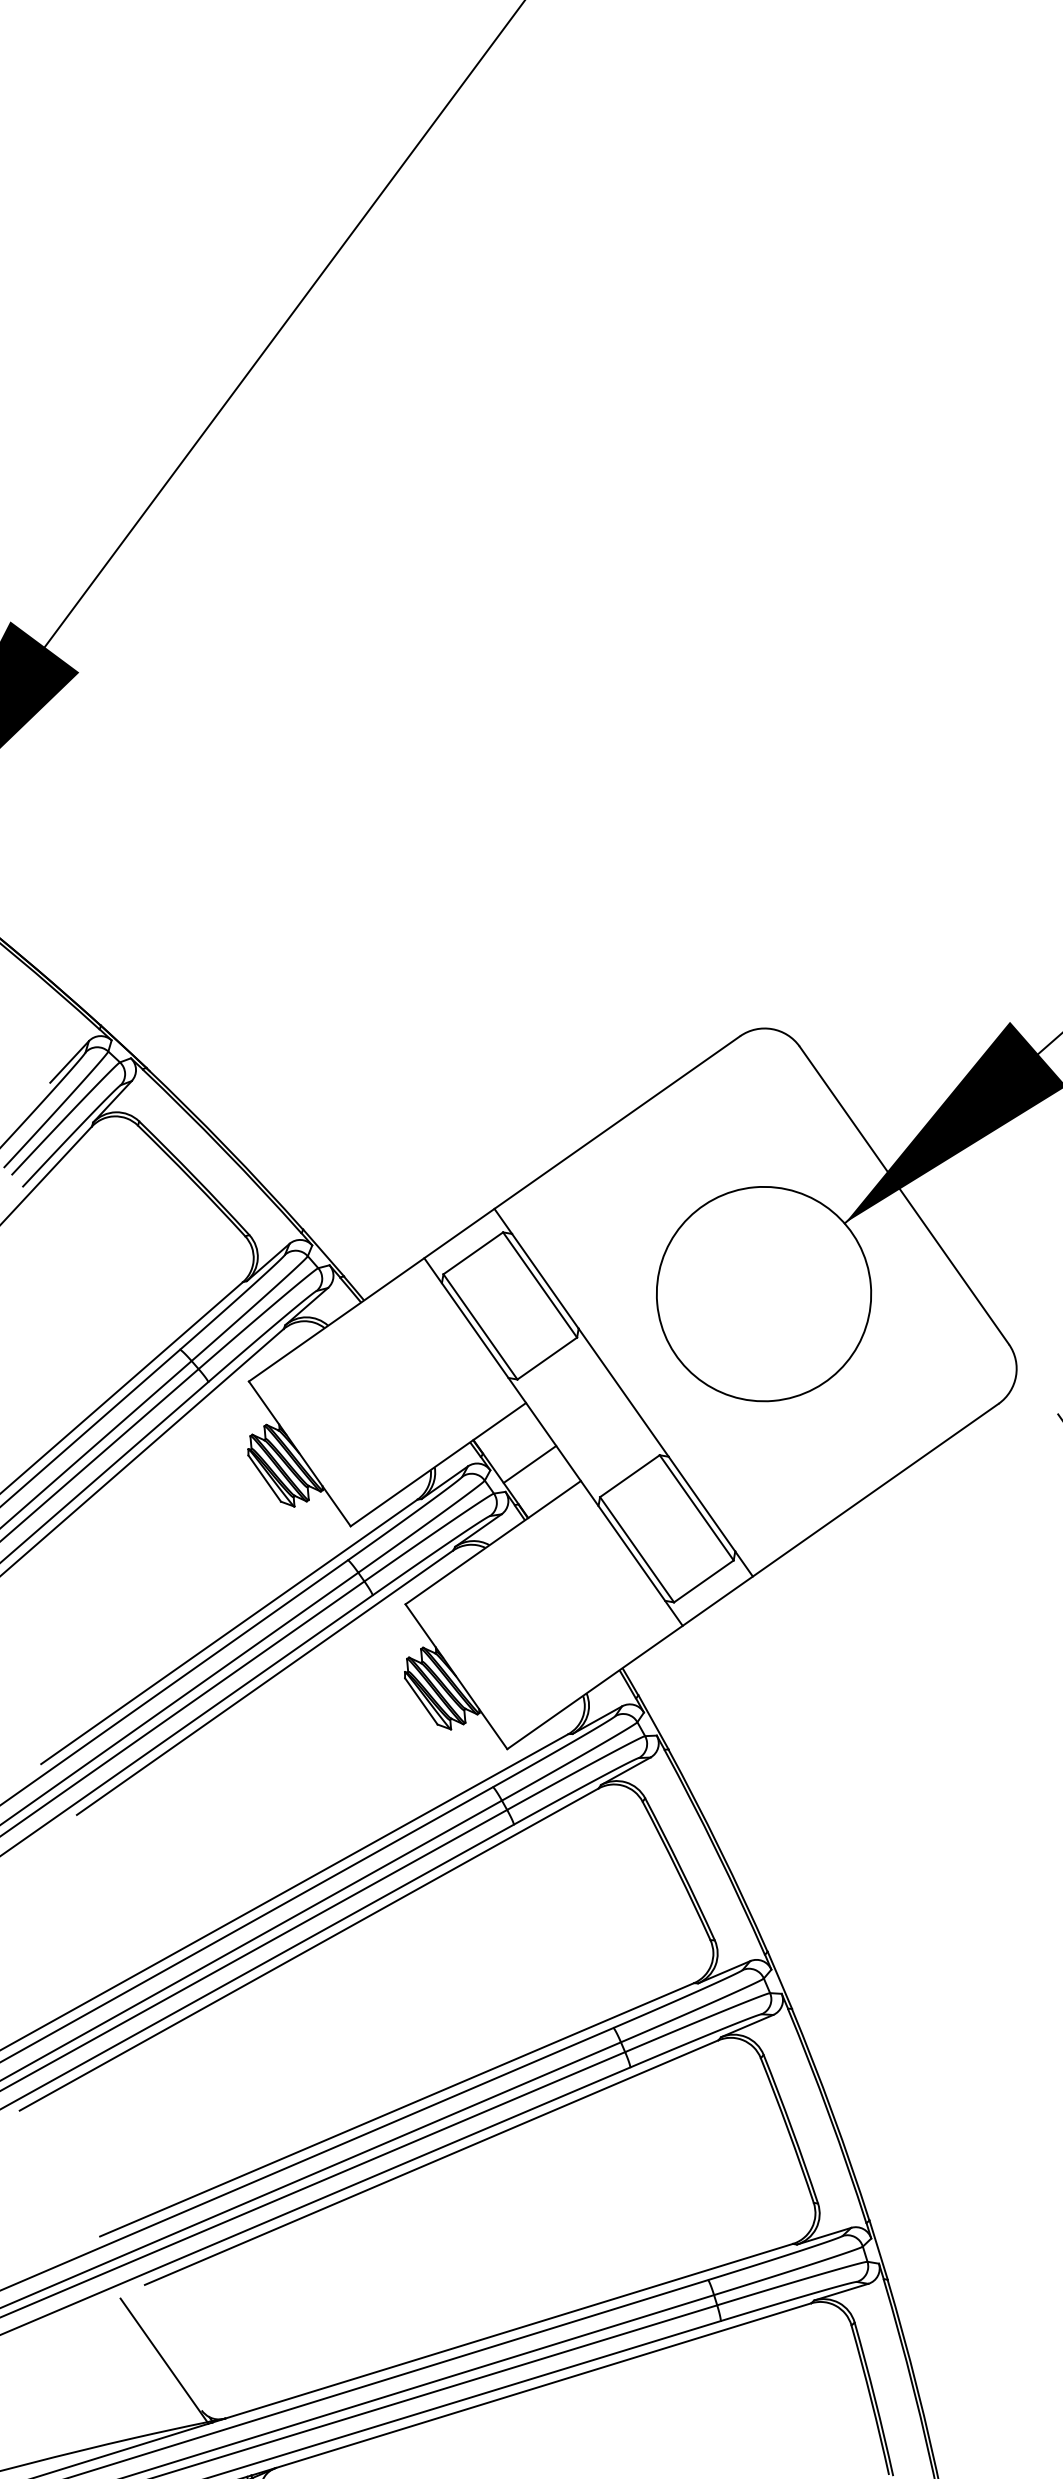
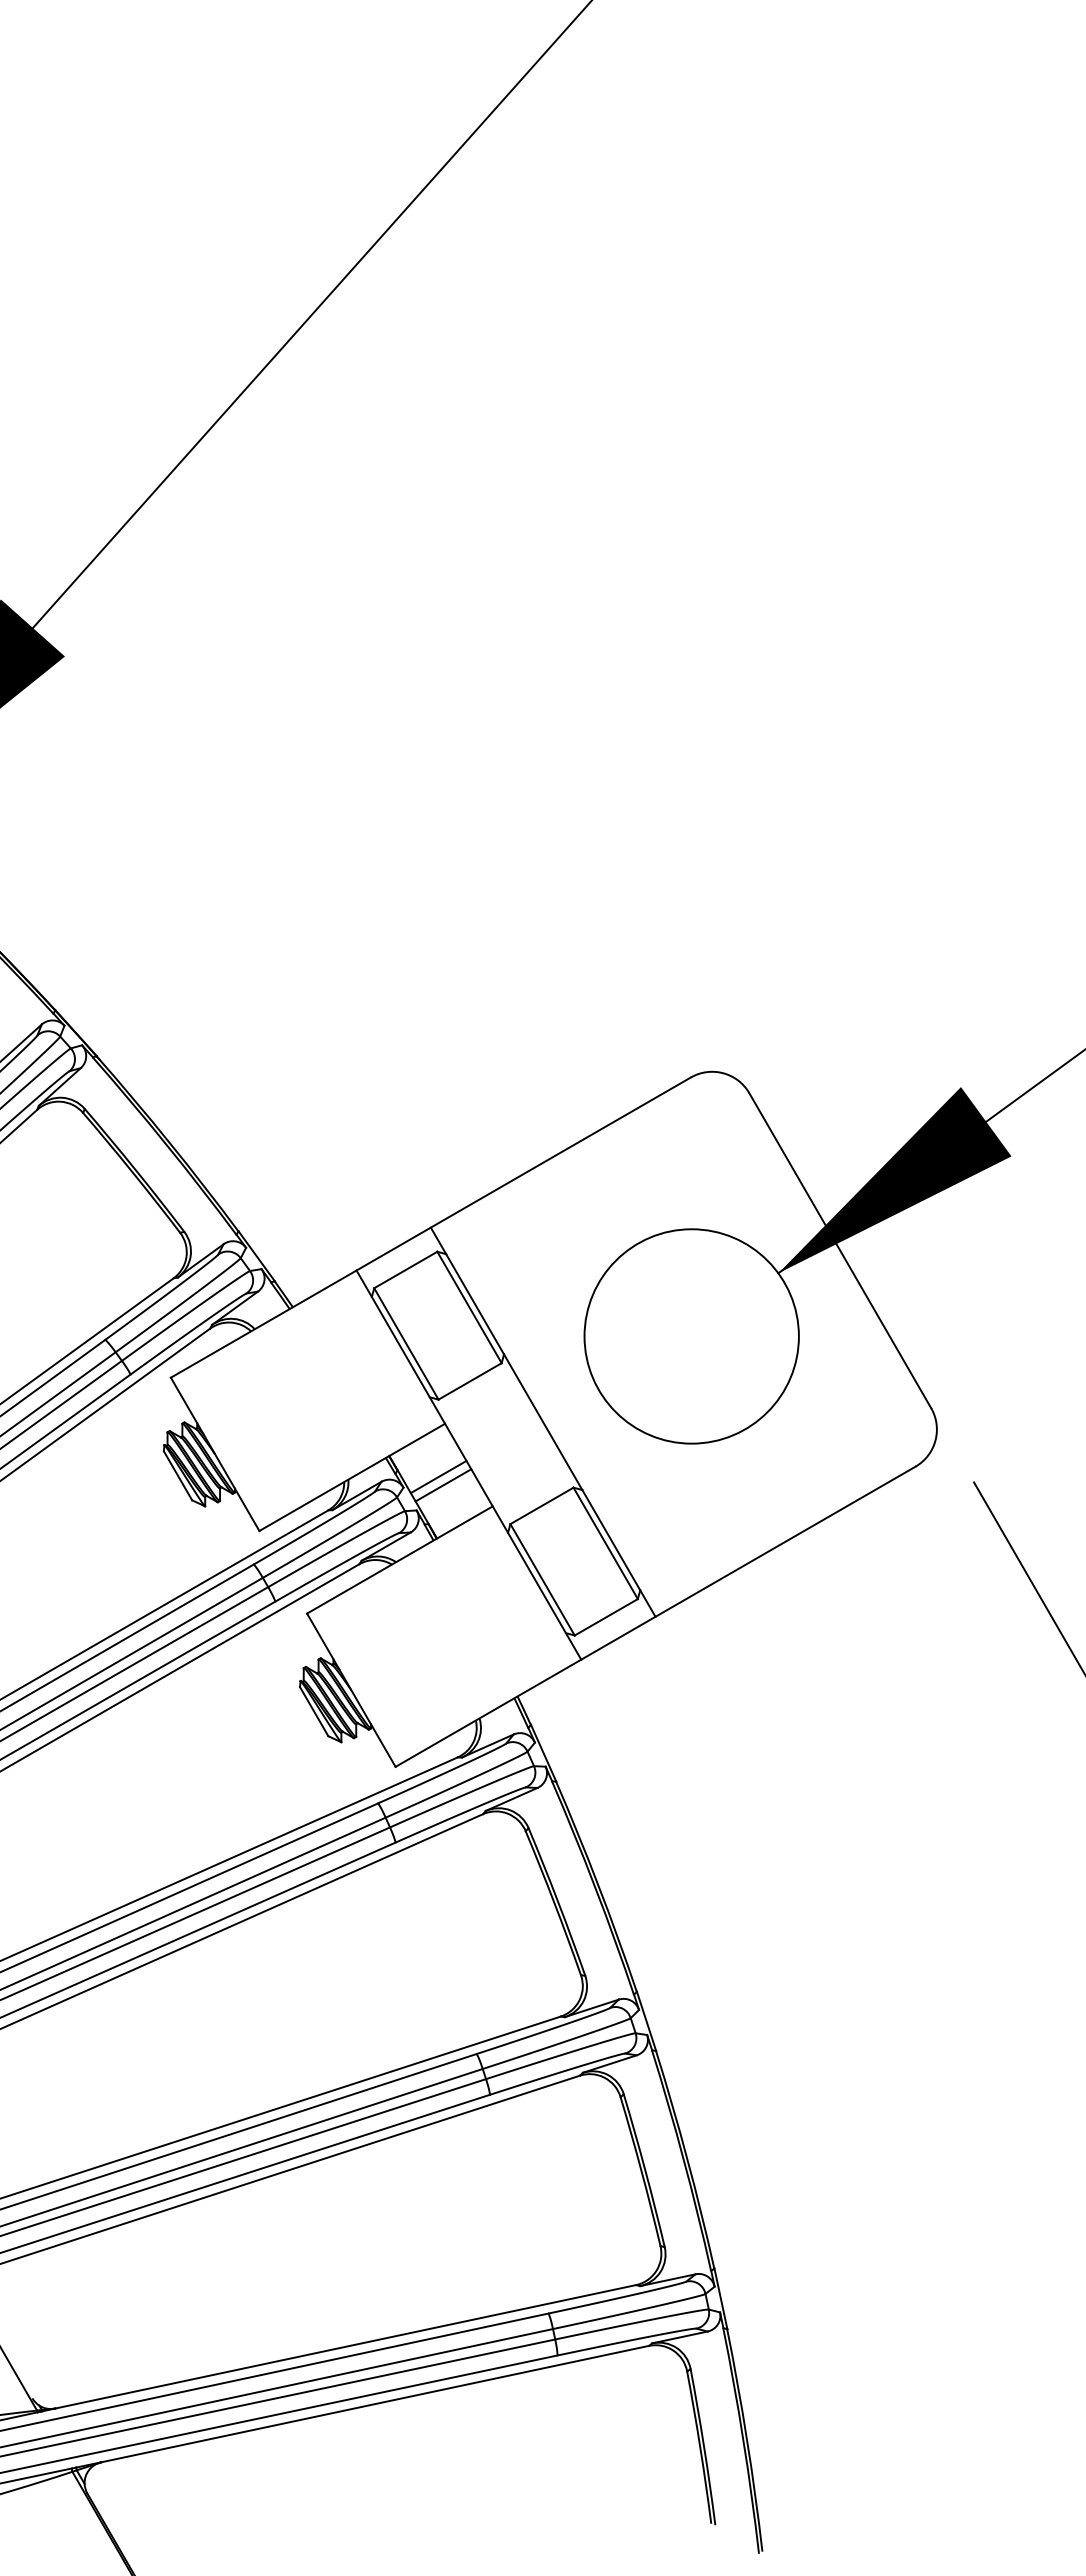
line: (524, 1456) -> (438, 1476), added

